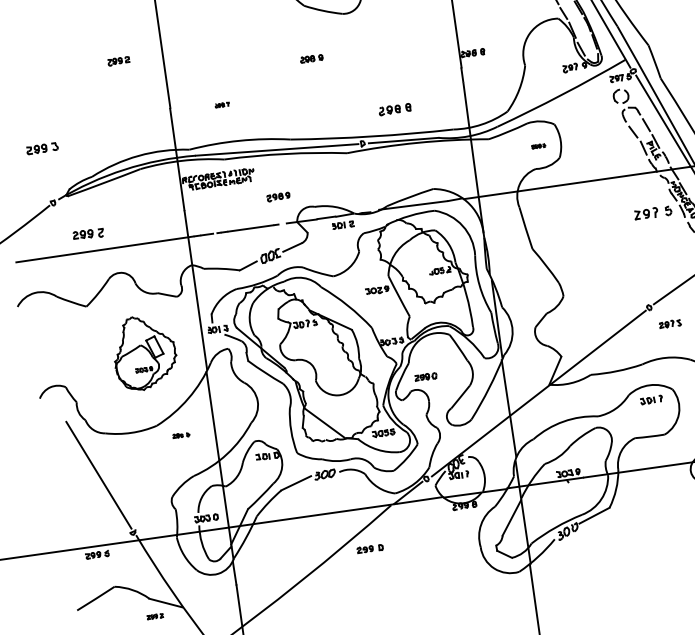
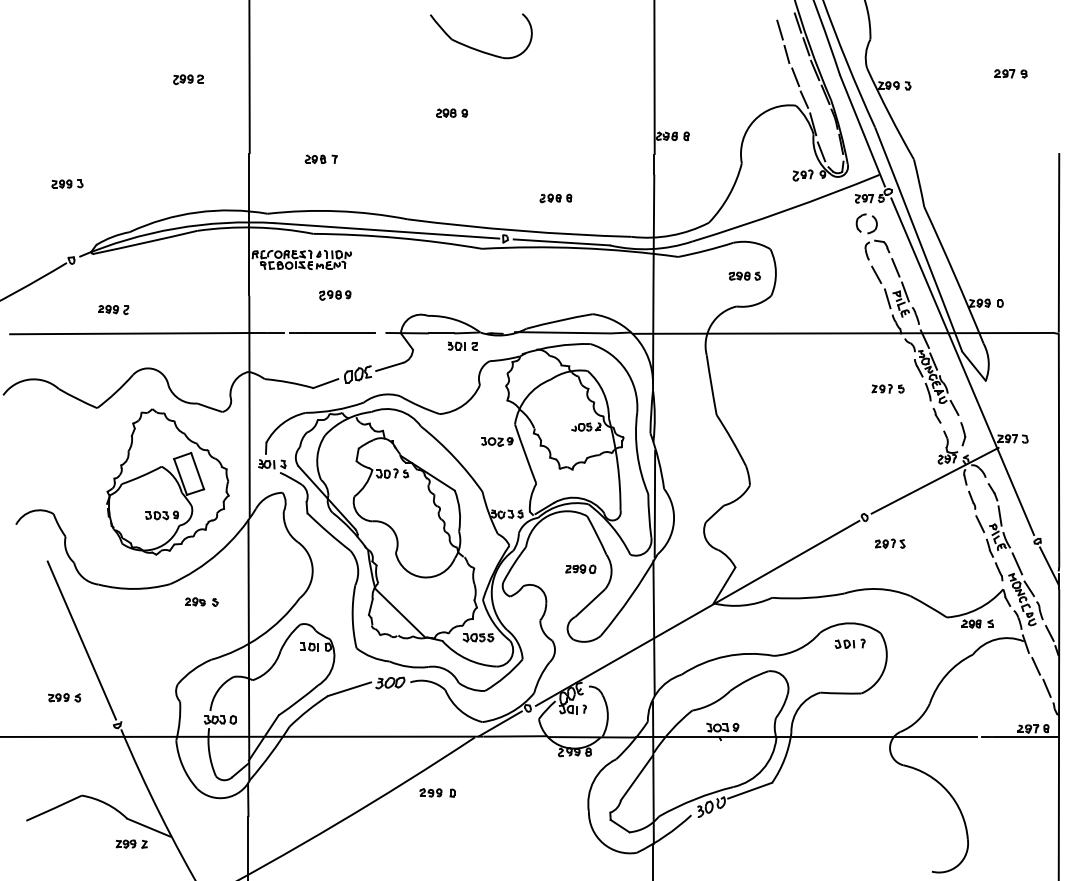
part: (221, 104) -> (320, 158), size x1.67
part: (394, 109) -> (555, 198), size x0.71
part: (538, 145) -> (744, 275), size x1.67
part: (42, 148) -> (67, 183), size x0.71
part: (278, 197) -> (335, 295), moved
part: (652, 212) -> (887, 388), size x0.62
part: (88, 234) -> (113, 309), size x0.71
part: (144, 352) -> (167, 481), size x1.43
part: (425, 377) -> (580, 569), moved
part: (180, 435) -> (201, 601), size x1.43
part: (97, 554) -> (64, 697), moved
part: (155, 616) -> (131, 843), size x1.43

